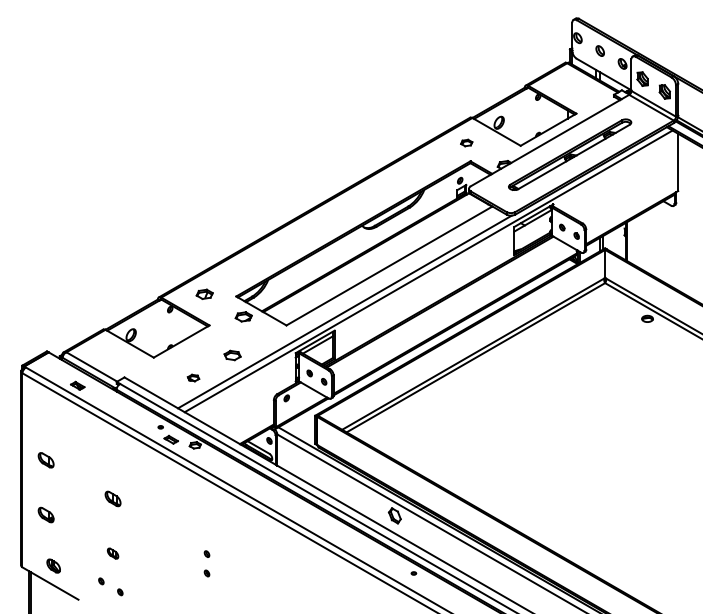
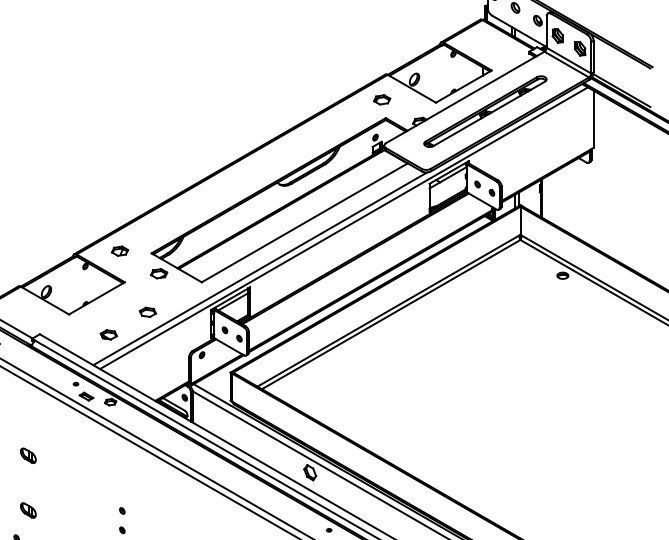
part: (466, 142) -> (381, 99), size x1.43
part: (193, 377) -> (108, 334), size x1.43
part: (112, 553) -> (27, 510), size x1.43

